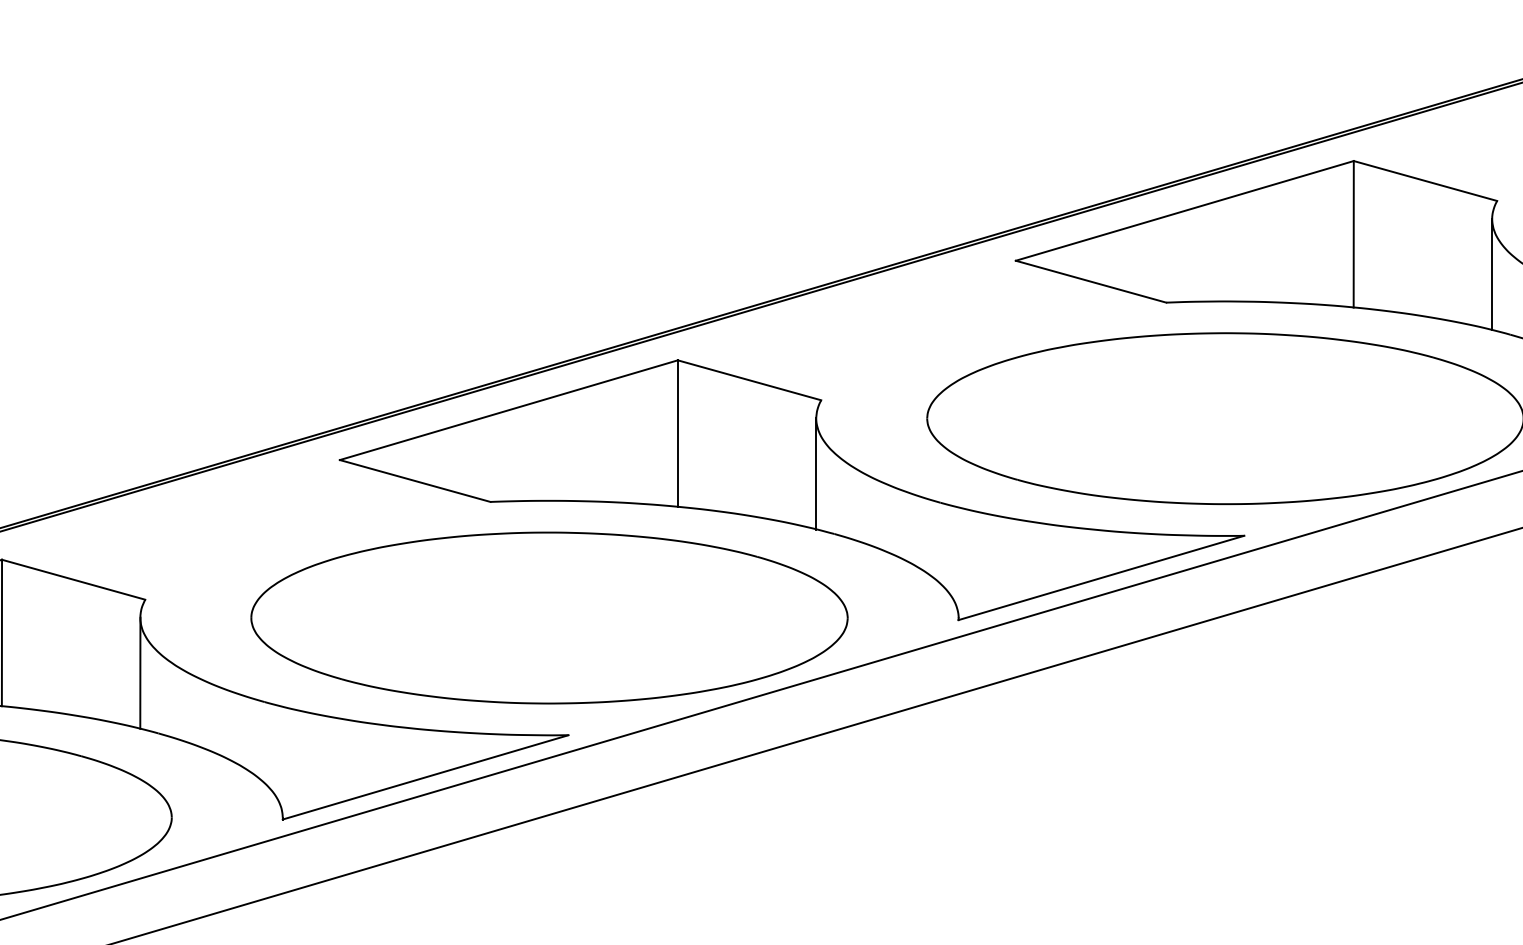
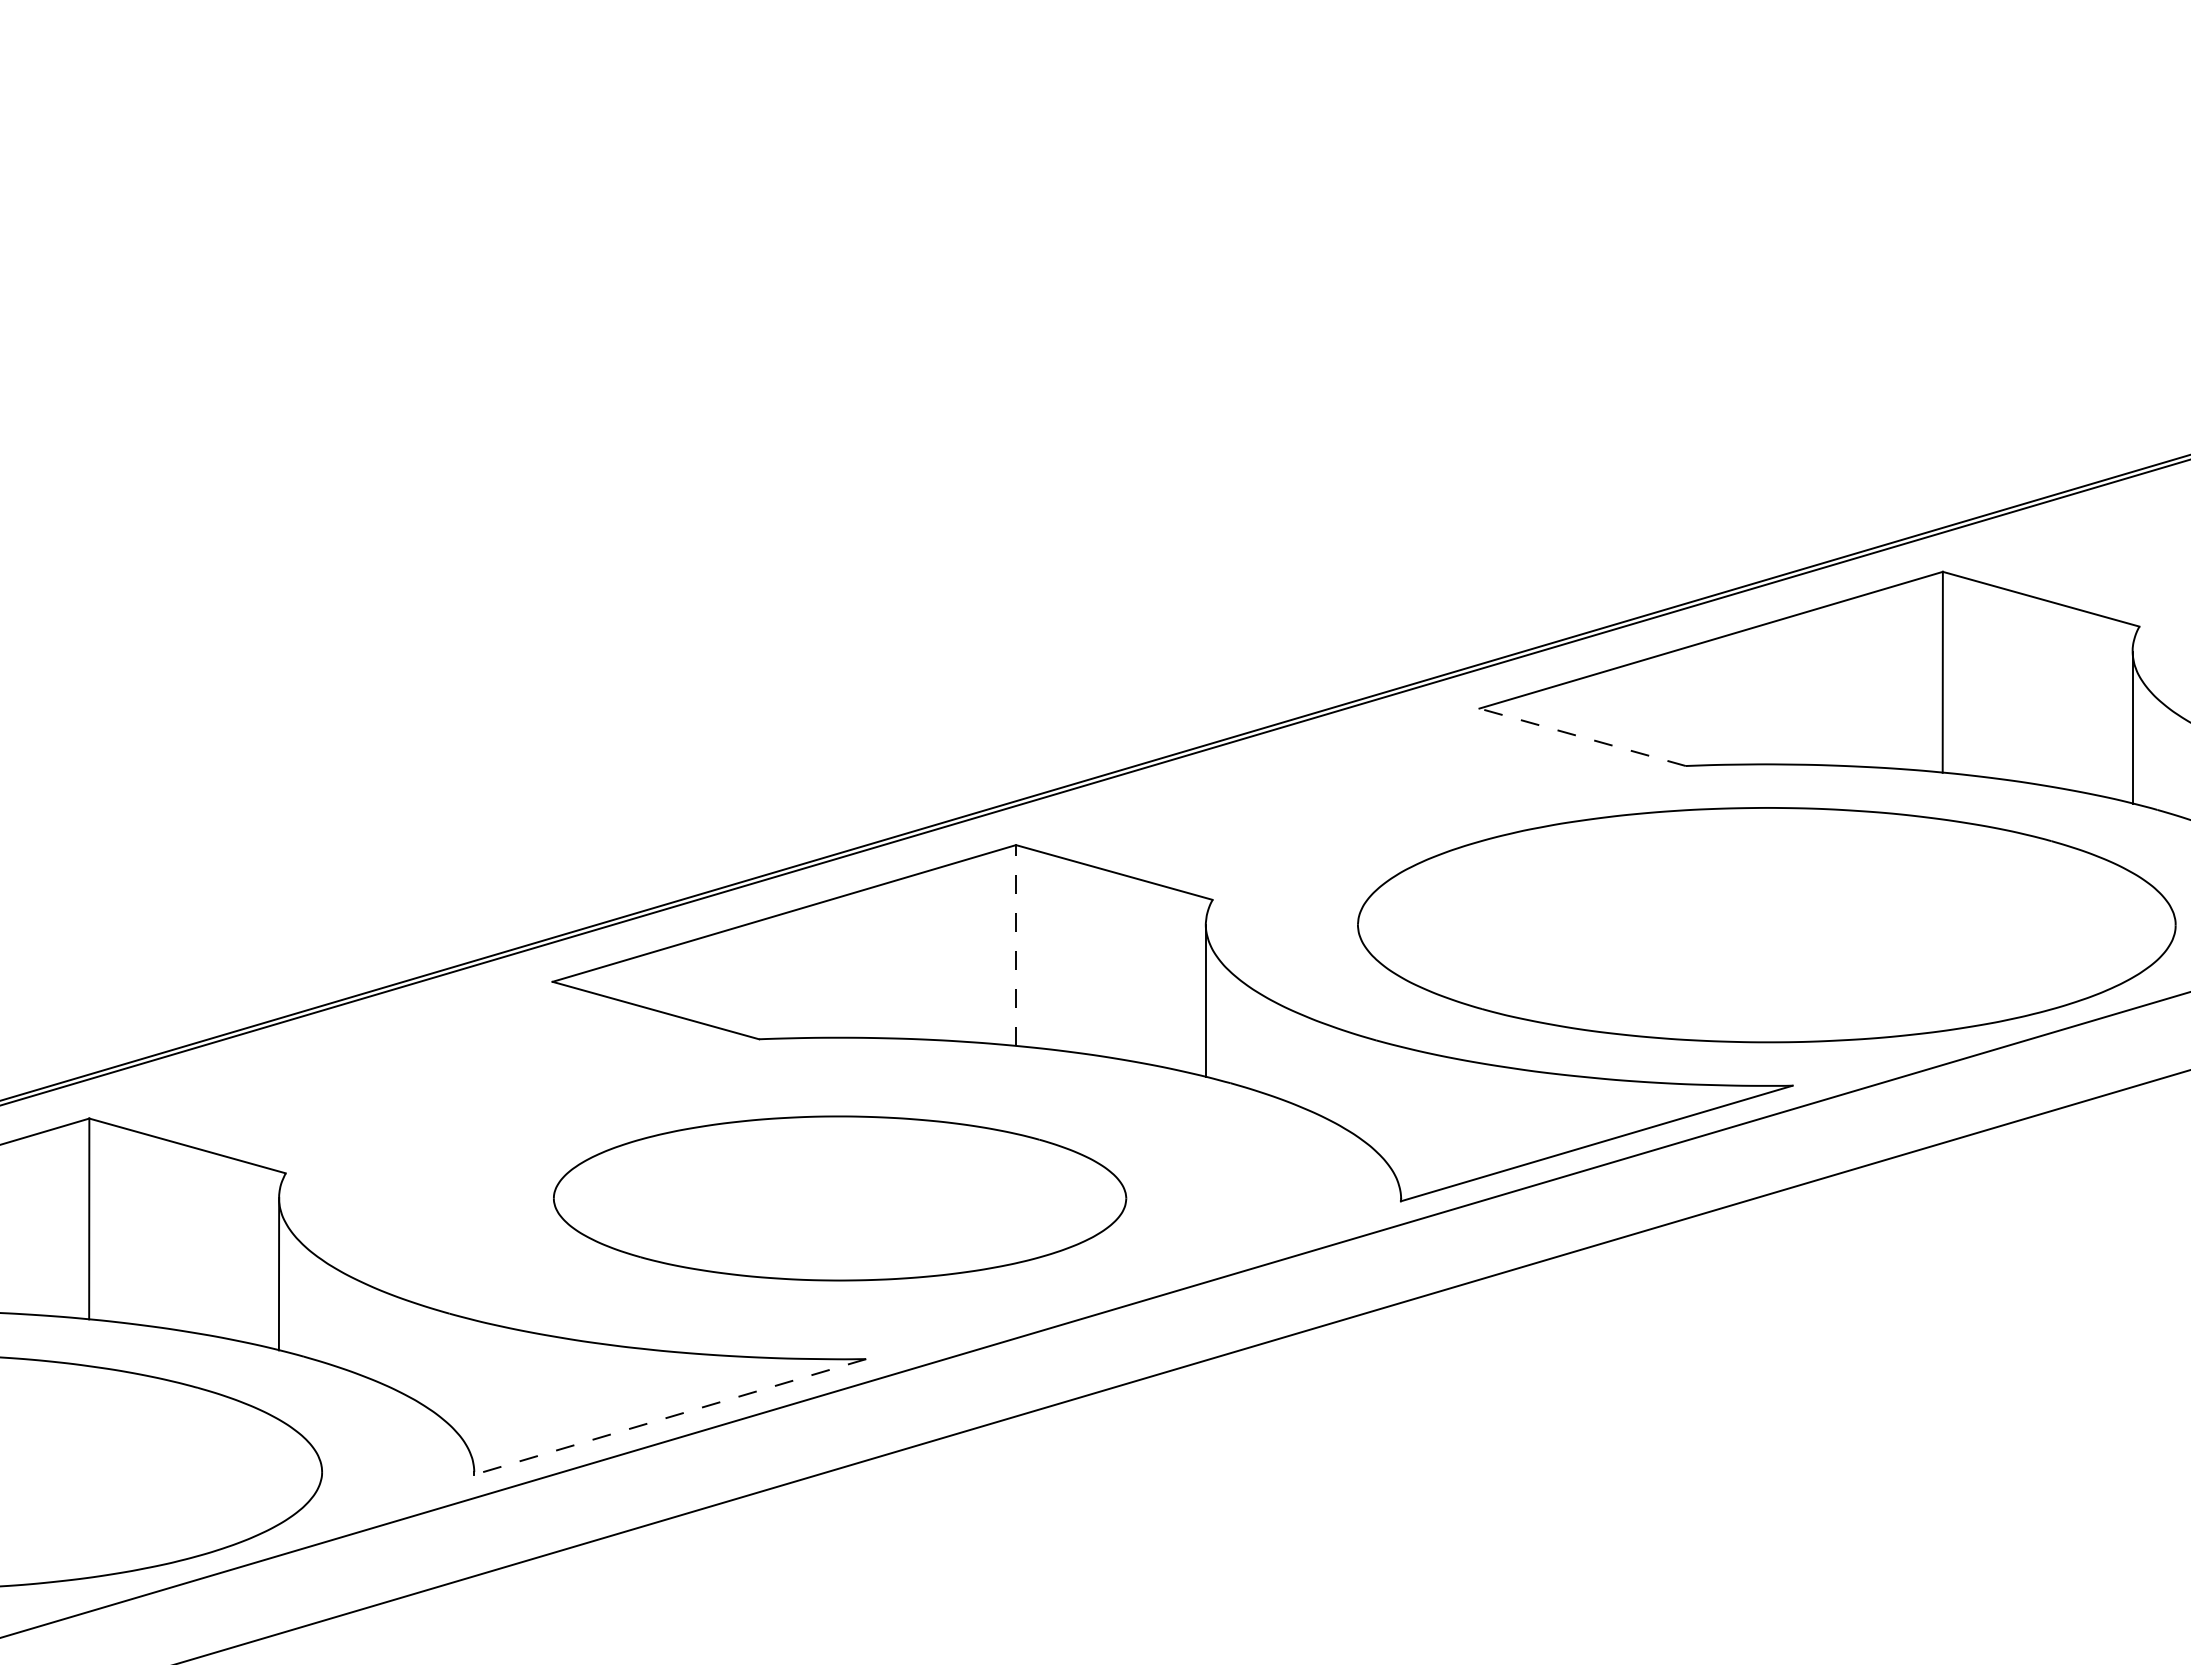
line: (1090, 281) -> (1582, 737), solid -> dashed
line: (678, 433) -> (1016, 945), solid -> dashed
part: (549, 618) -> (839, 1198), size x0.7
line: (425, 777) -> (669, 1417), solid -> dashed

